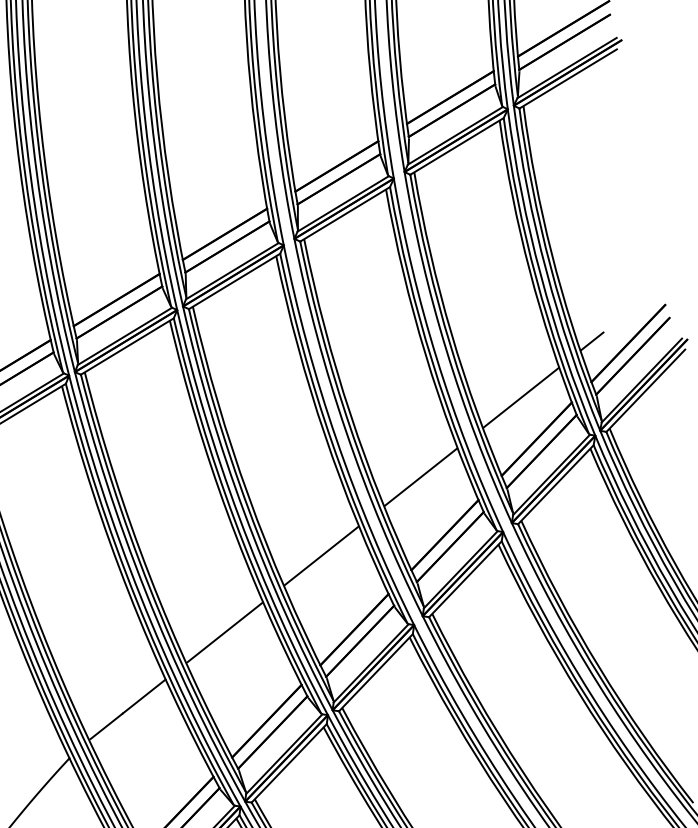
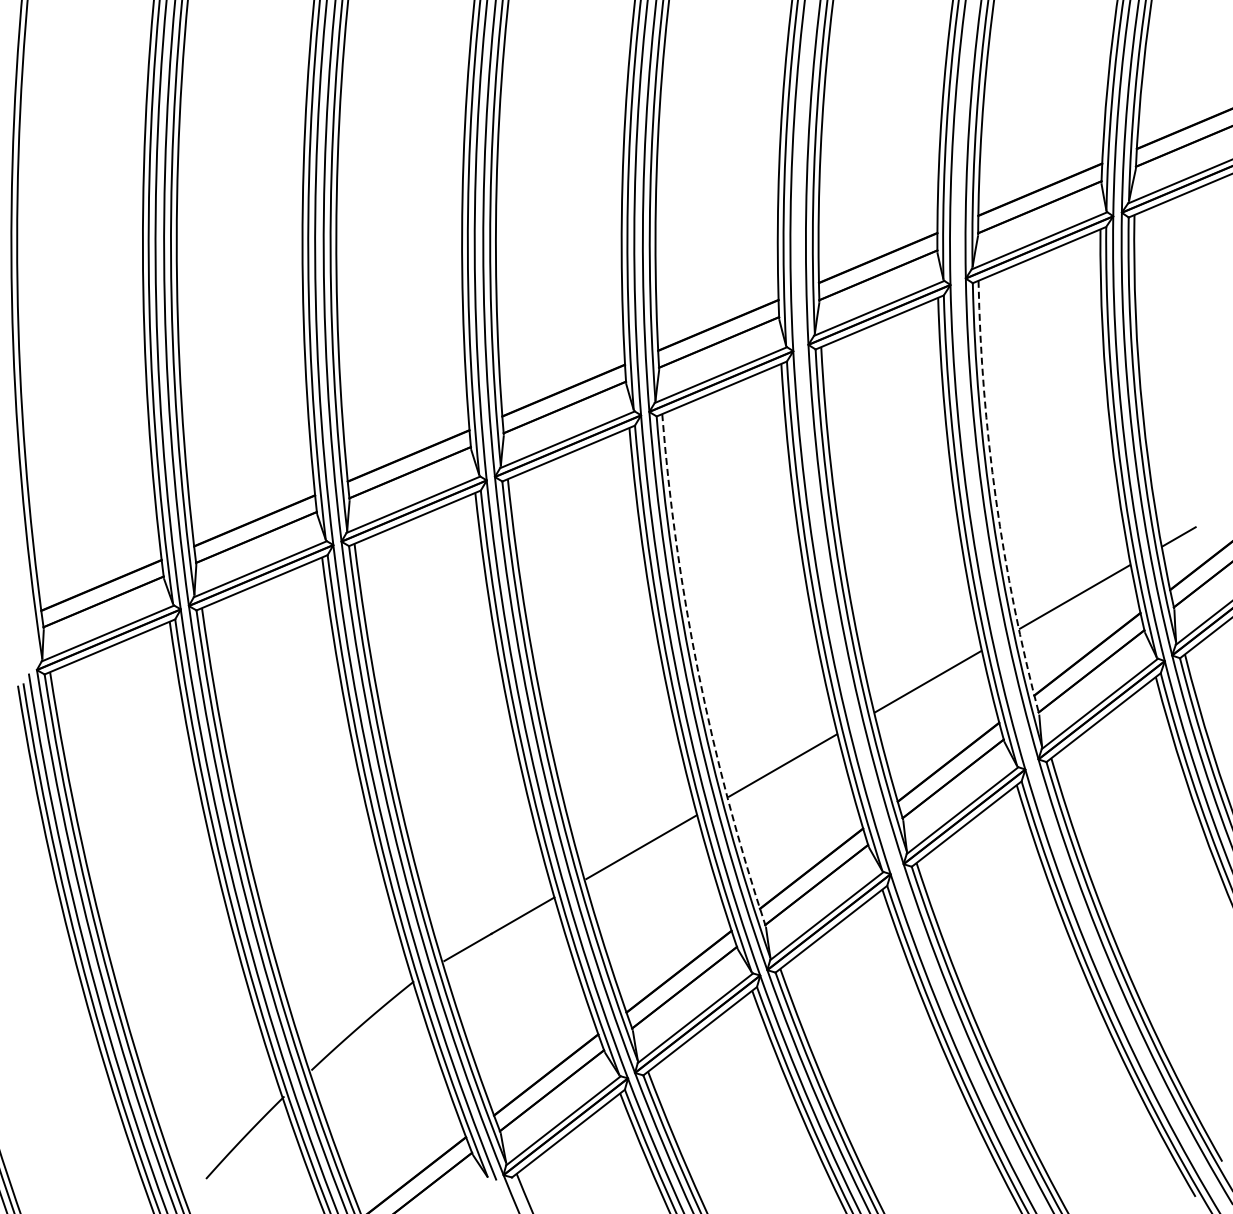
arc: (451, 333) -> (996, 499), solid -> dashed
arc: (248, 496) -> (698, 673), solid -> dashed

